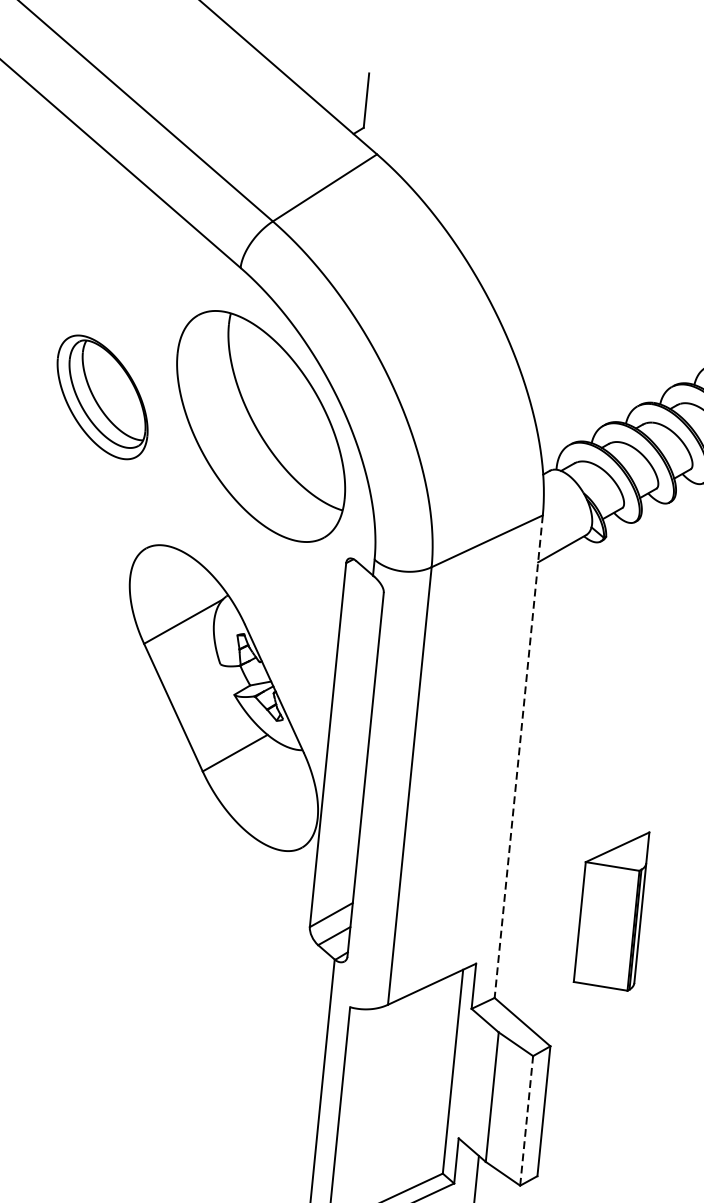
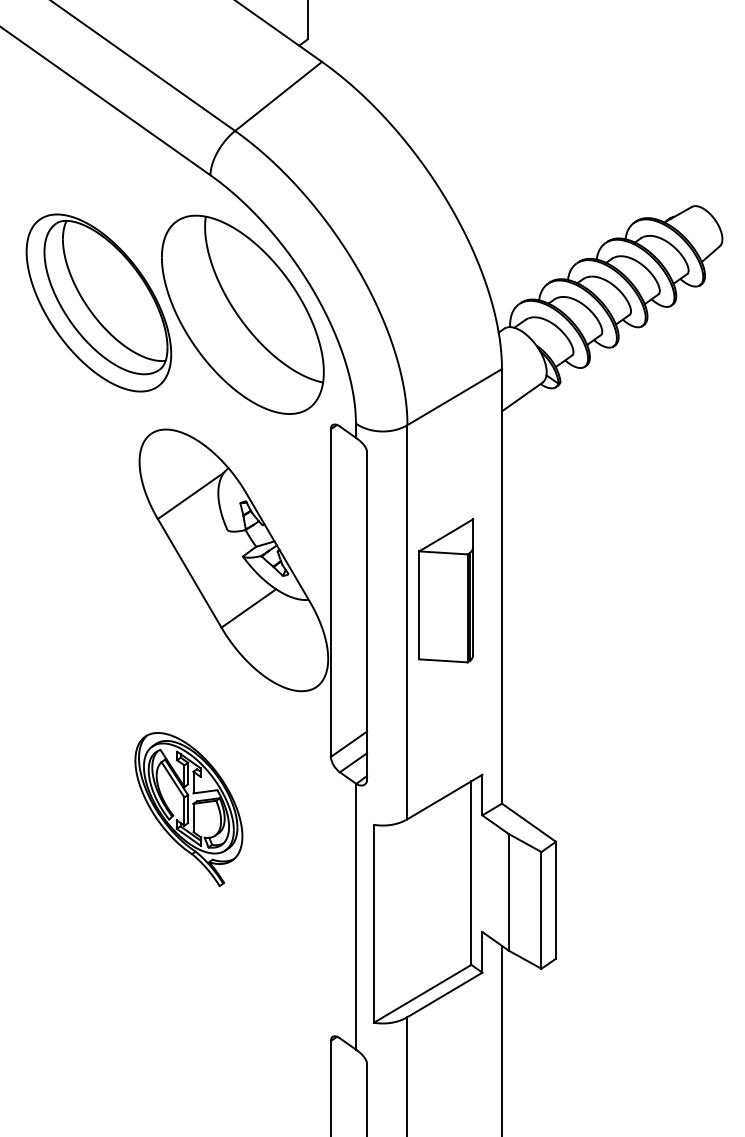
part: (102, 396) -> (98, 302), size x1.67
line: (518, 756) -> (501, 586), dashed -> solid
part: (611, 908) -> (446, 590), moved
part: (145, 969) -> (188, 809), added
line: (526, 1119) -> (541, 909), dashed -> solid

